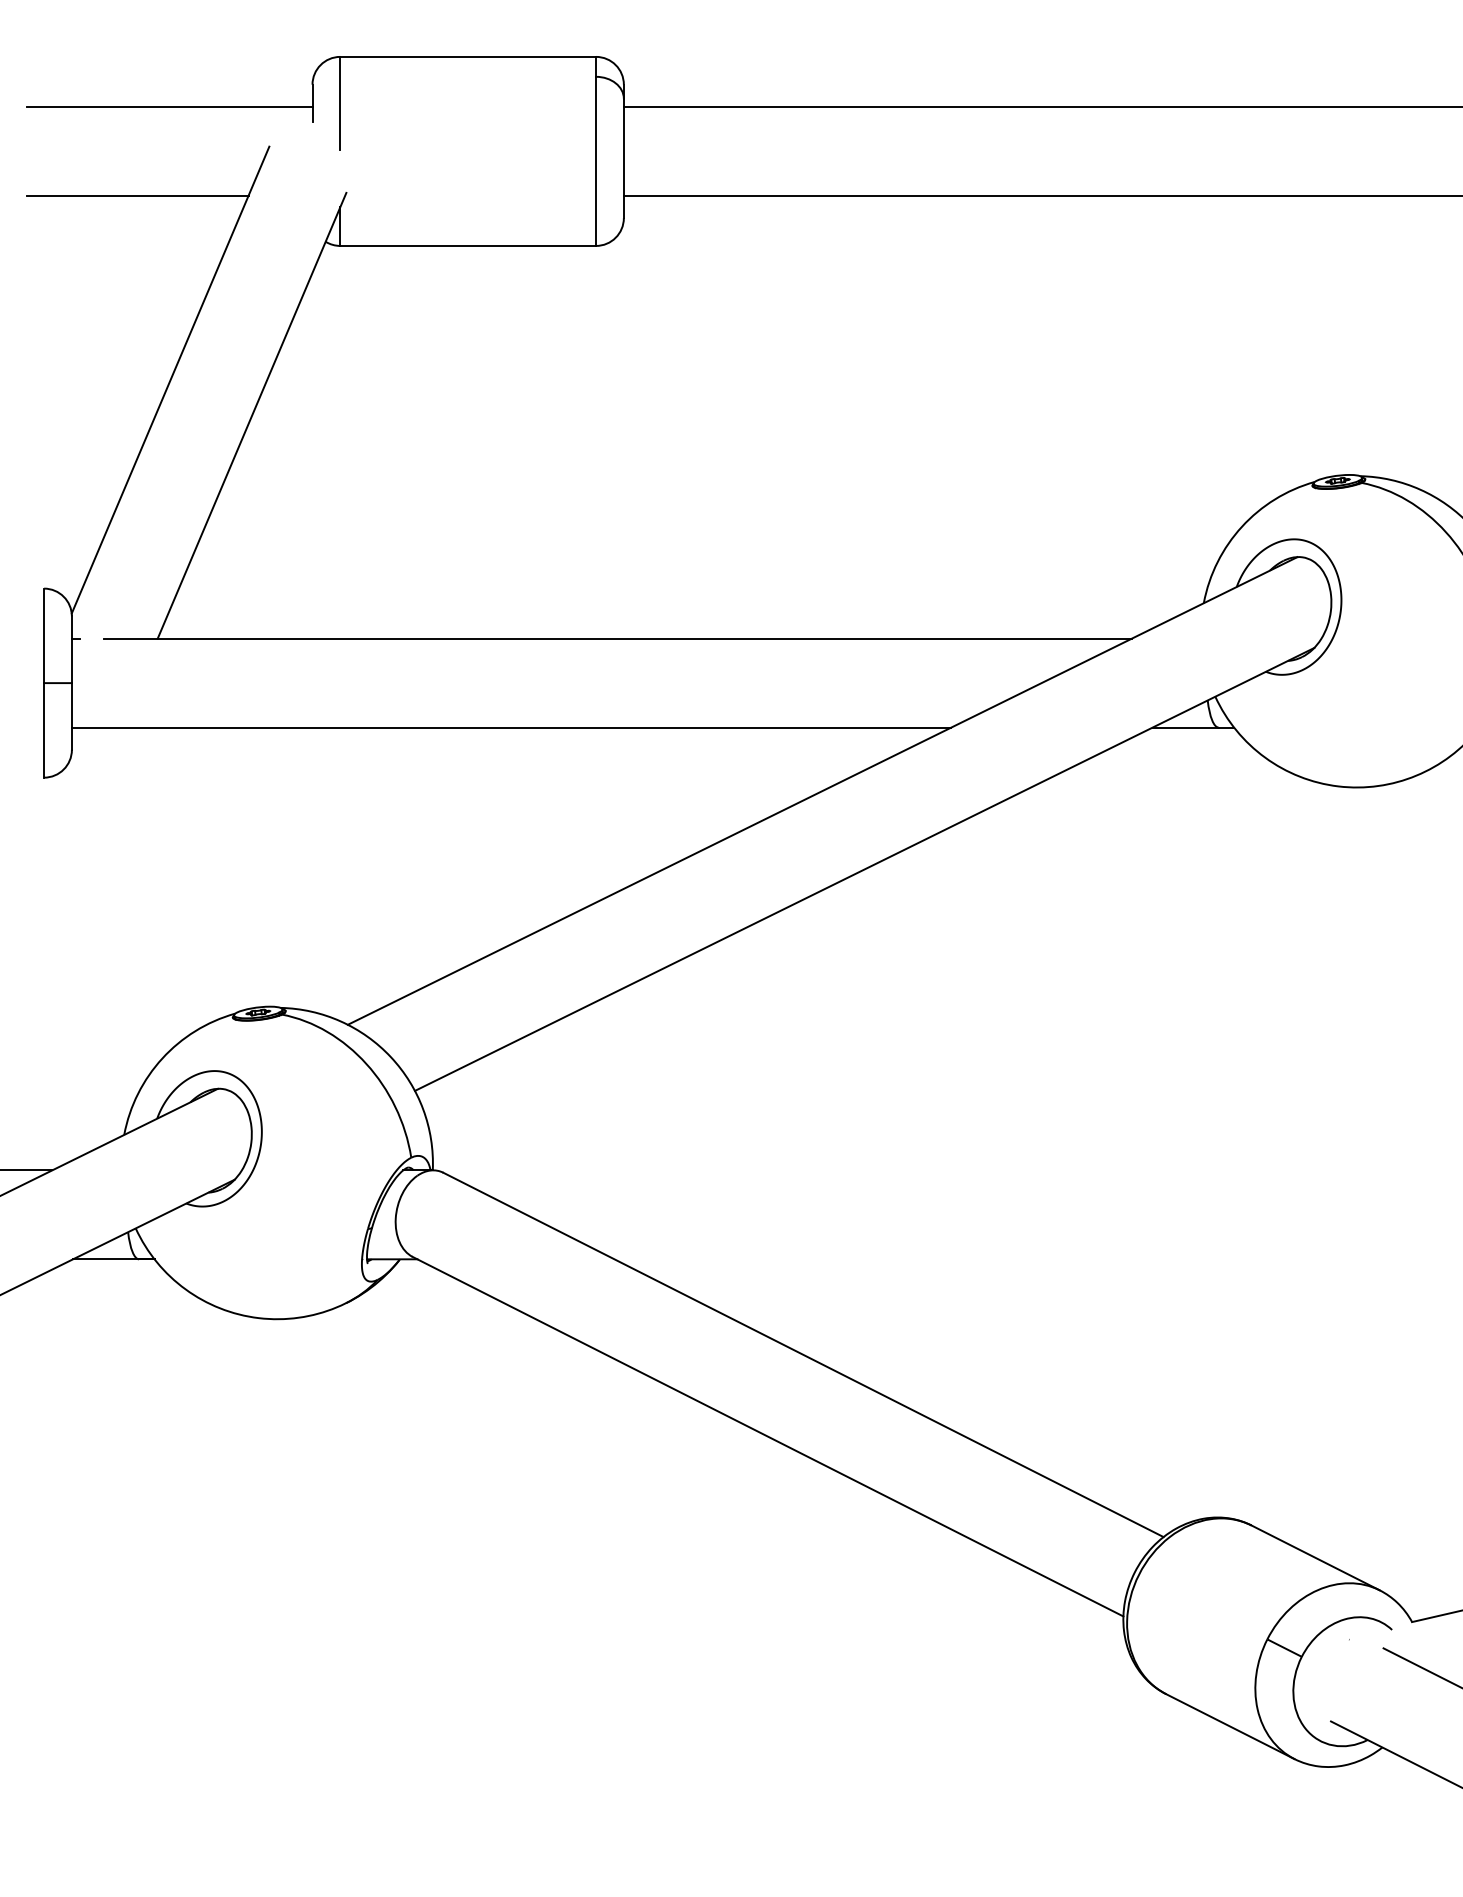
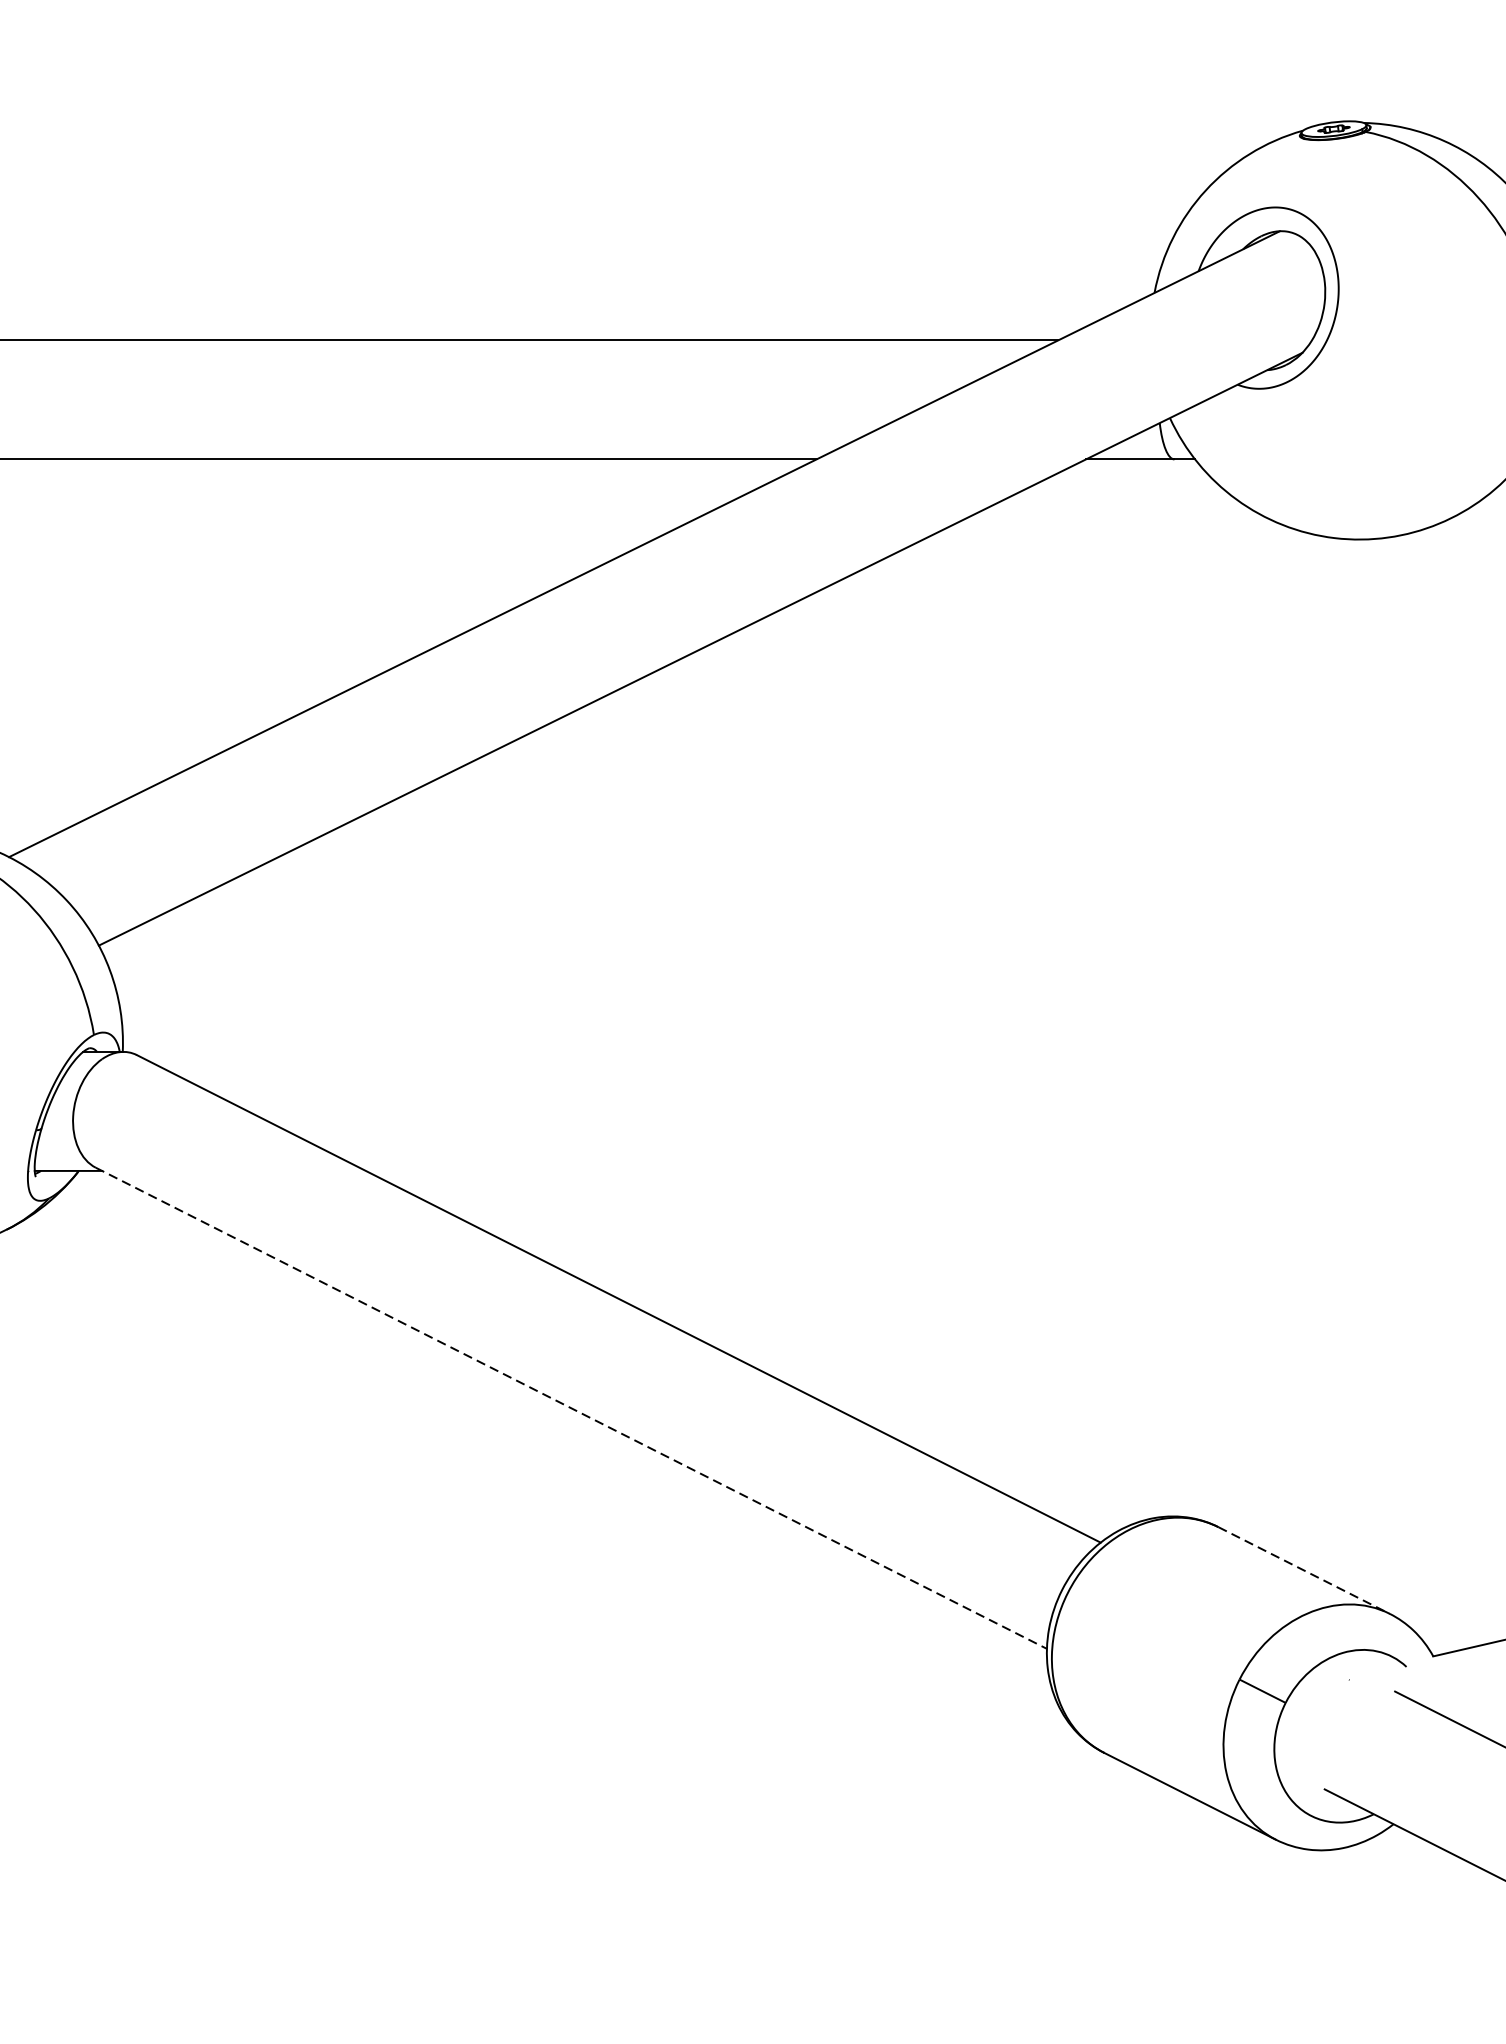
line: (768, 1436) -> (571, 1408), solid -> dashed
line: (1315, 1557) -> (1303, 1569), solid -> dashed

